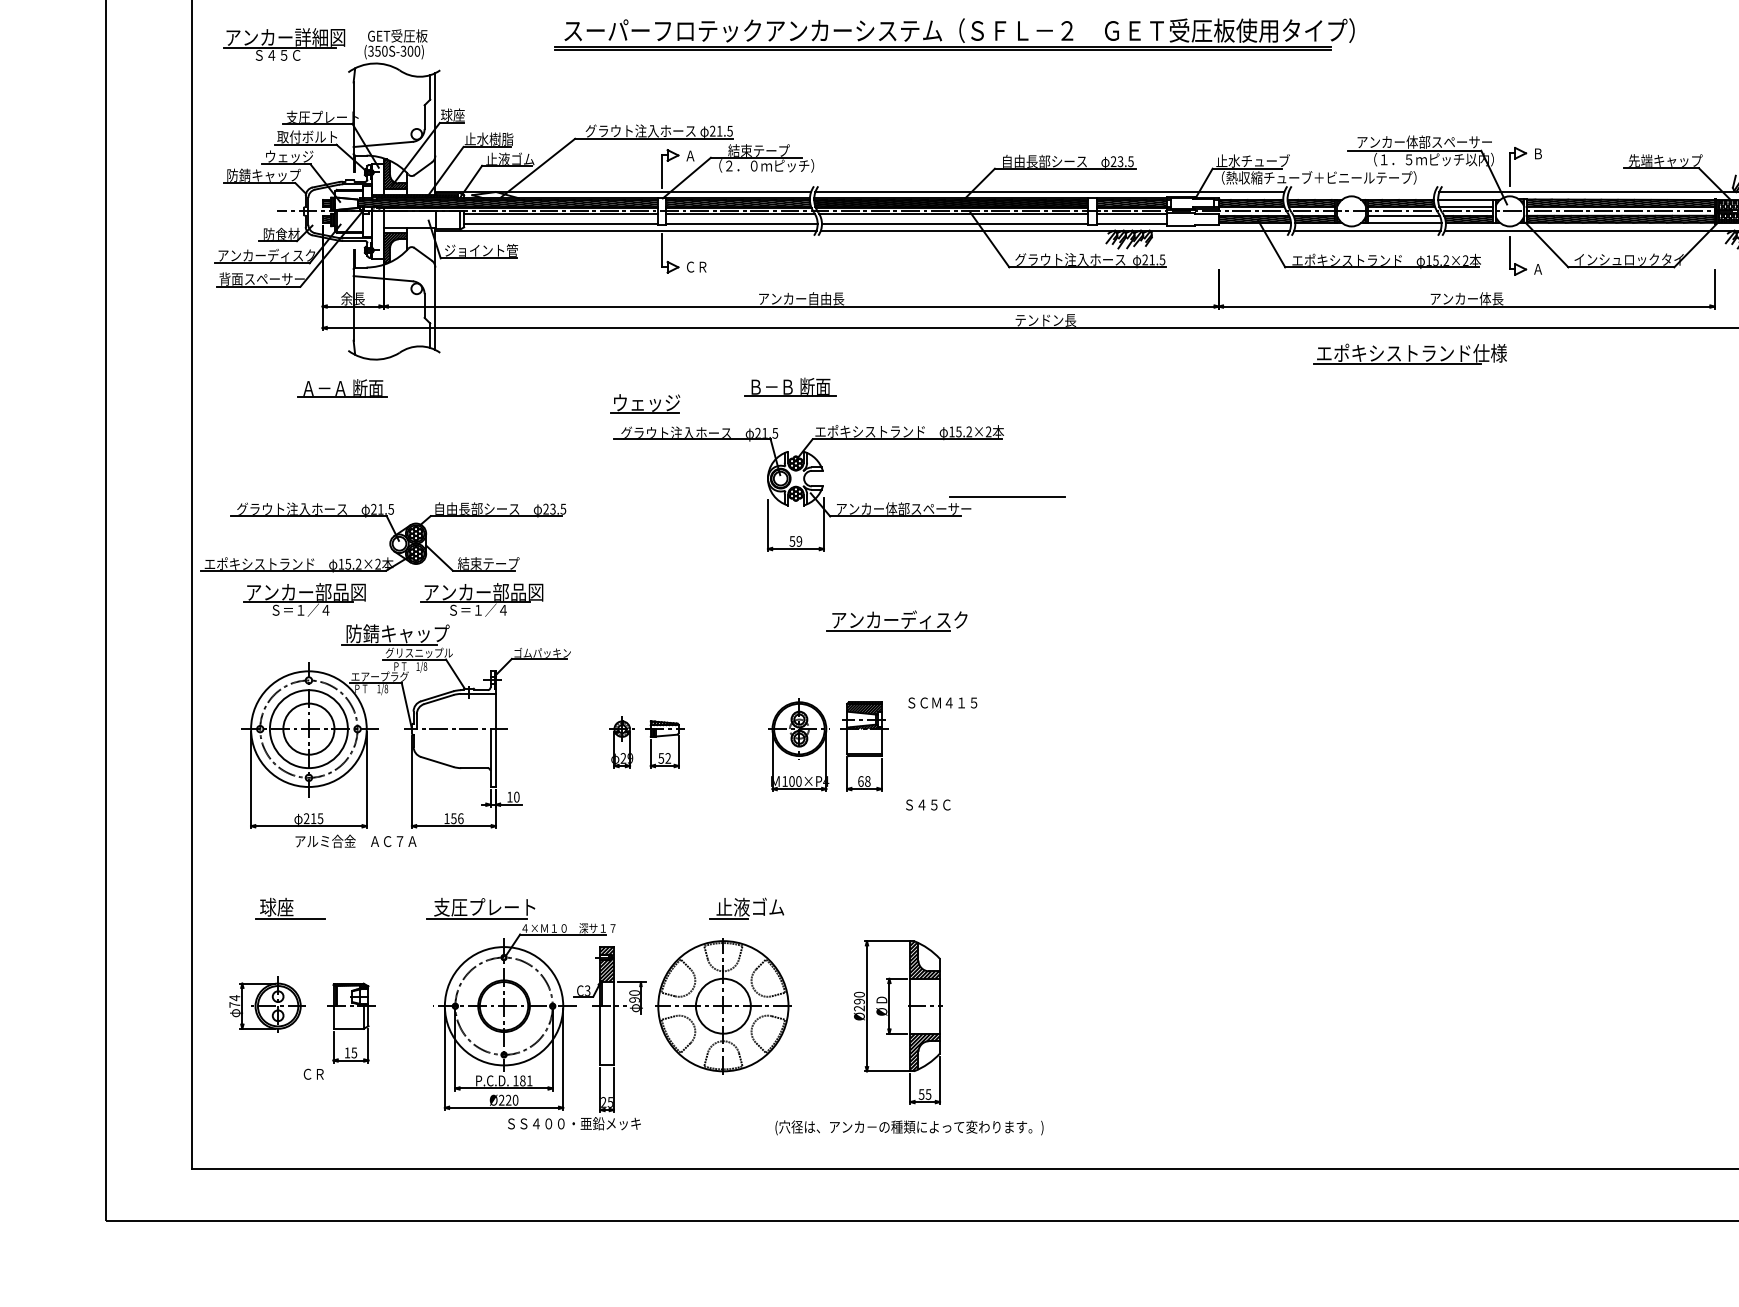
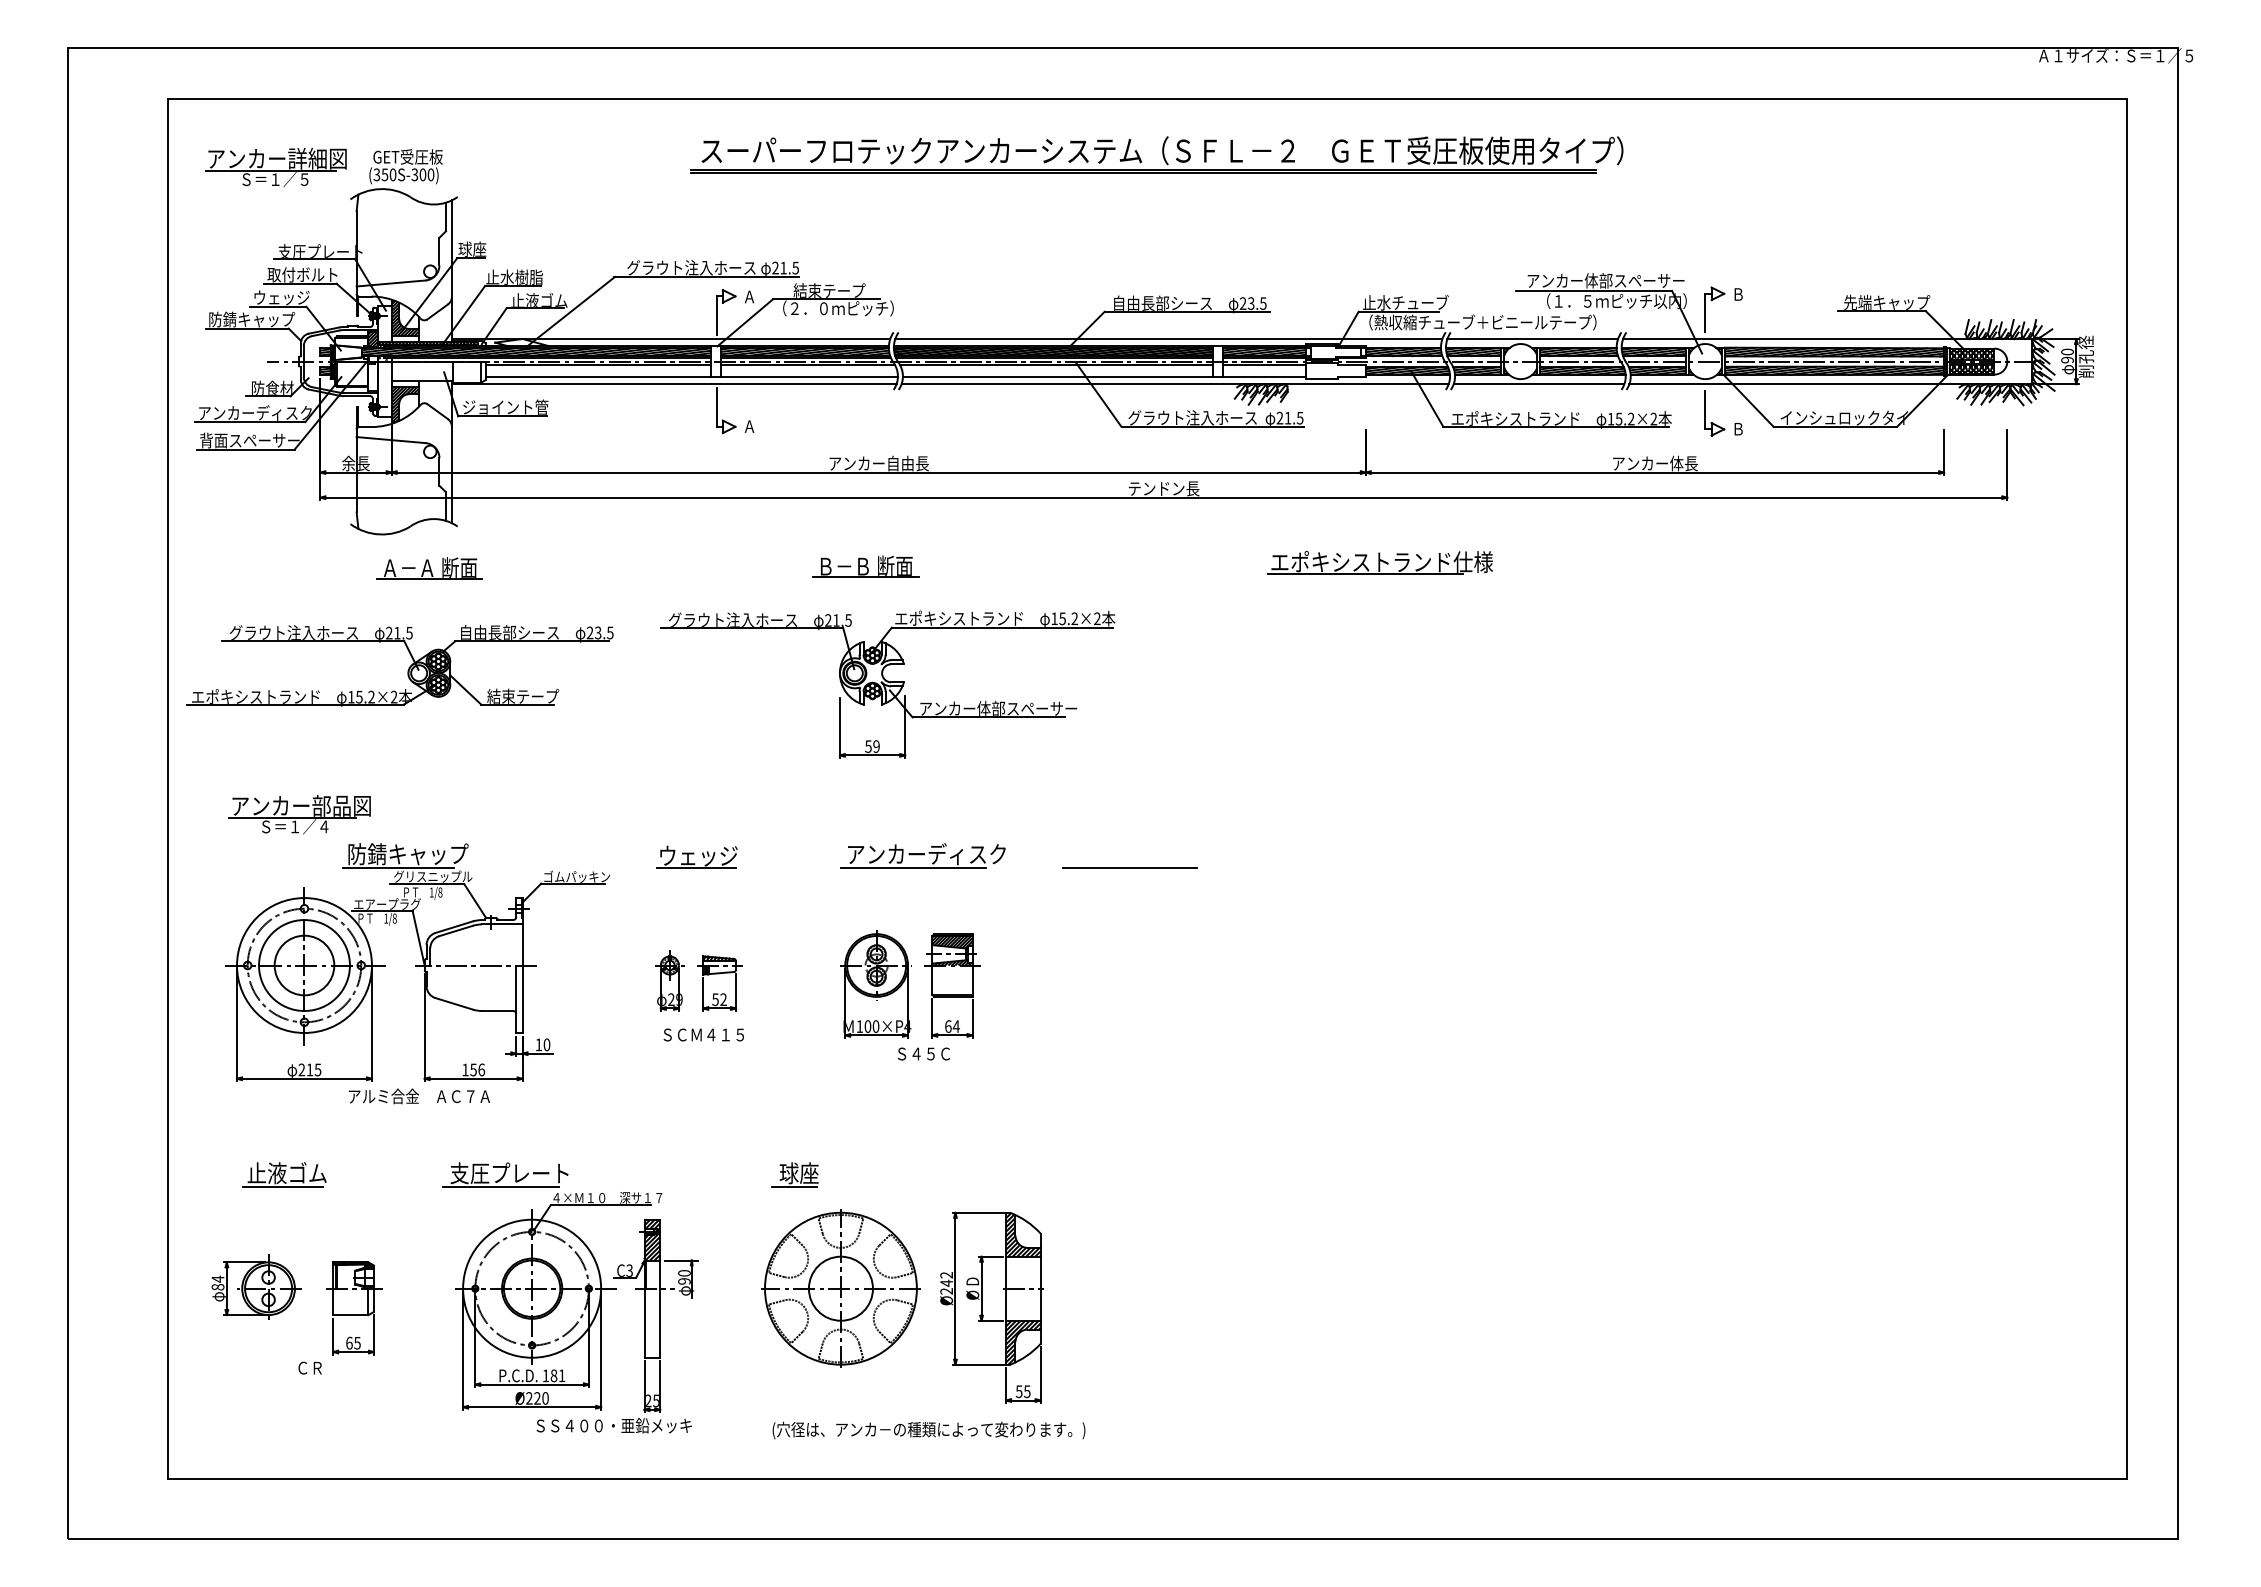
part: (954, 33) -> (1156, 154), moved
text: (289, 55) -> (281, 179), Ｓ４５Ｃ -> Ｓ＝１／５
hatch: (367, 191) -> (372, 338), added
line: (1361, 192) -> (1532, 339), added
hatch: (1465, 203) -> (1653, 352), added
hatch: (1404, 219) -> (1582, 370), added
text: (696, 267) -> (756, 426), ＣＲ -> Ａ
text: (1537, 268) -> (1737, 428), Ａ -> Ｂ
part: (1409, 353) -> (1379, 562), moved
part: (342, 388) -> (429, 568), moved
part: (644, 403) -> (696, 856), moved
line: (1006, 496) -> (1129, 867), moved
part: (389, 541) -> (407, 670), moved
part: (482, 599) -> (506, 814), removed
part: (896, 621) -> (922, 855), moved
text: (942, 702) -> (703, 1034), moved
text: (867, 781) -> (955, 1026), 68 -> 64
text: (927, 804) -> (923, 1053), moved
text: (356, 841) -> (419, 1096), moved
text: (293, 907) -> (286, 1173), 球座 -> 止液ゴム
text: (749, 907) -> (818, 1173), 止液ゴム -> 球座
text: (859, 998) -> (946, 1279), Ø290 -> Ø242
text: (234, 1004) -> (217, 1286), 74 -> 84
part: (723, 1006) -> (840, 1288), moved
text: (347, 1052) -> (349, 1342), 15 -> 65
text: (909, 1127) -> (928, 1430), moved

